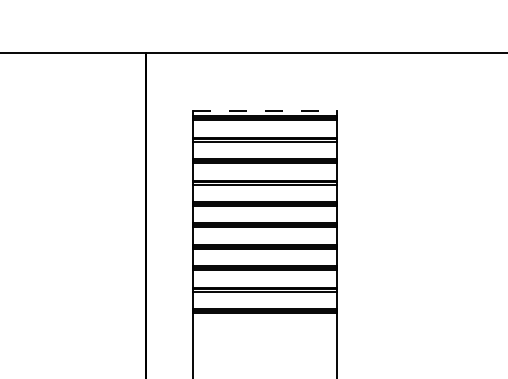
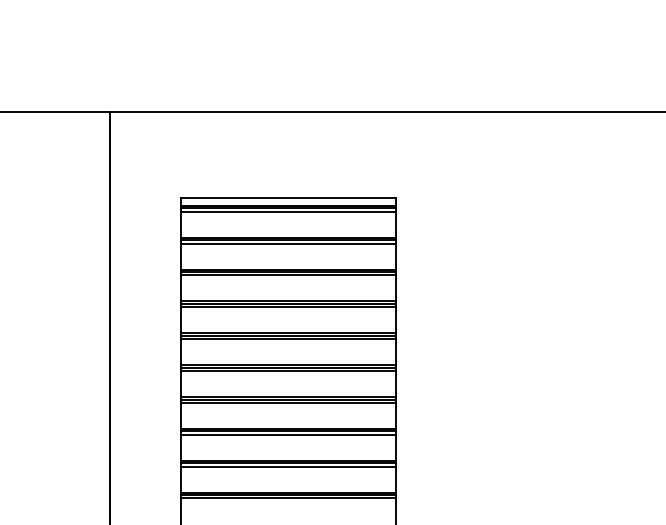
line: (265, 111) -> (288, 198), dashed -> solid

